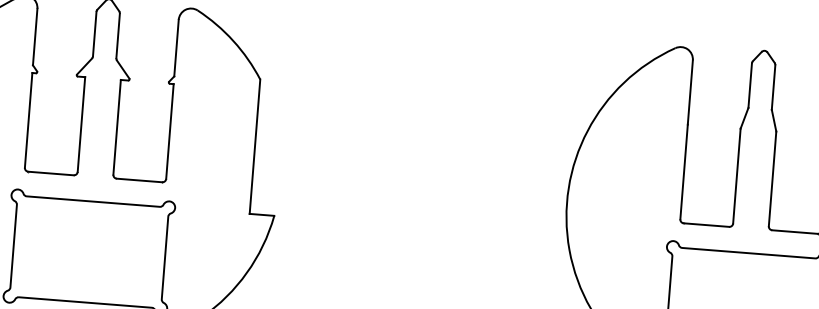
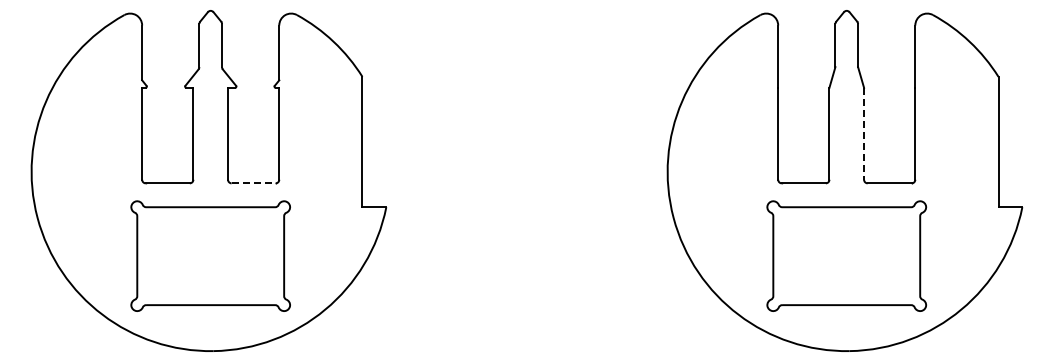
line: (773, 178) -> (864, 133), solid -> dashed
line: (140, 180) -> (254, 183), solid -> dashed

